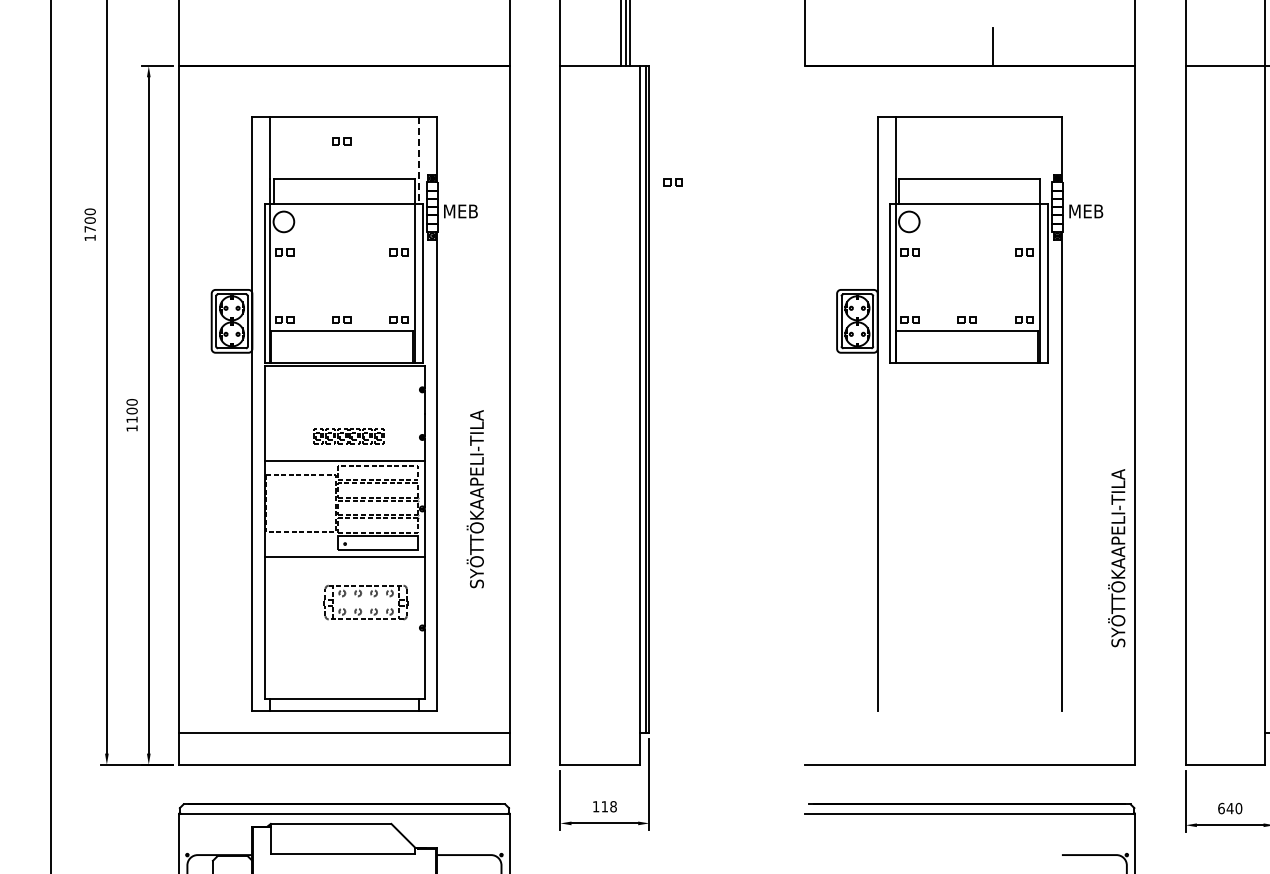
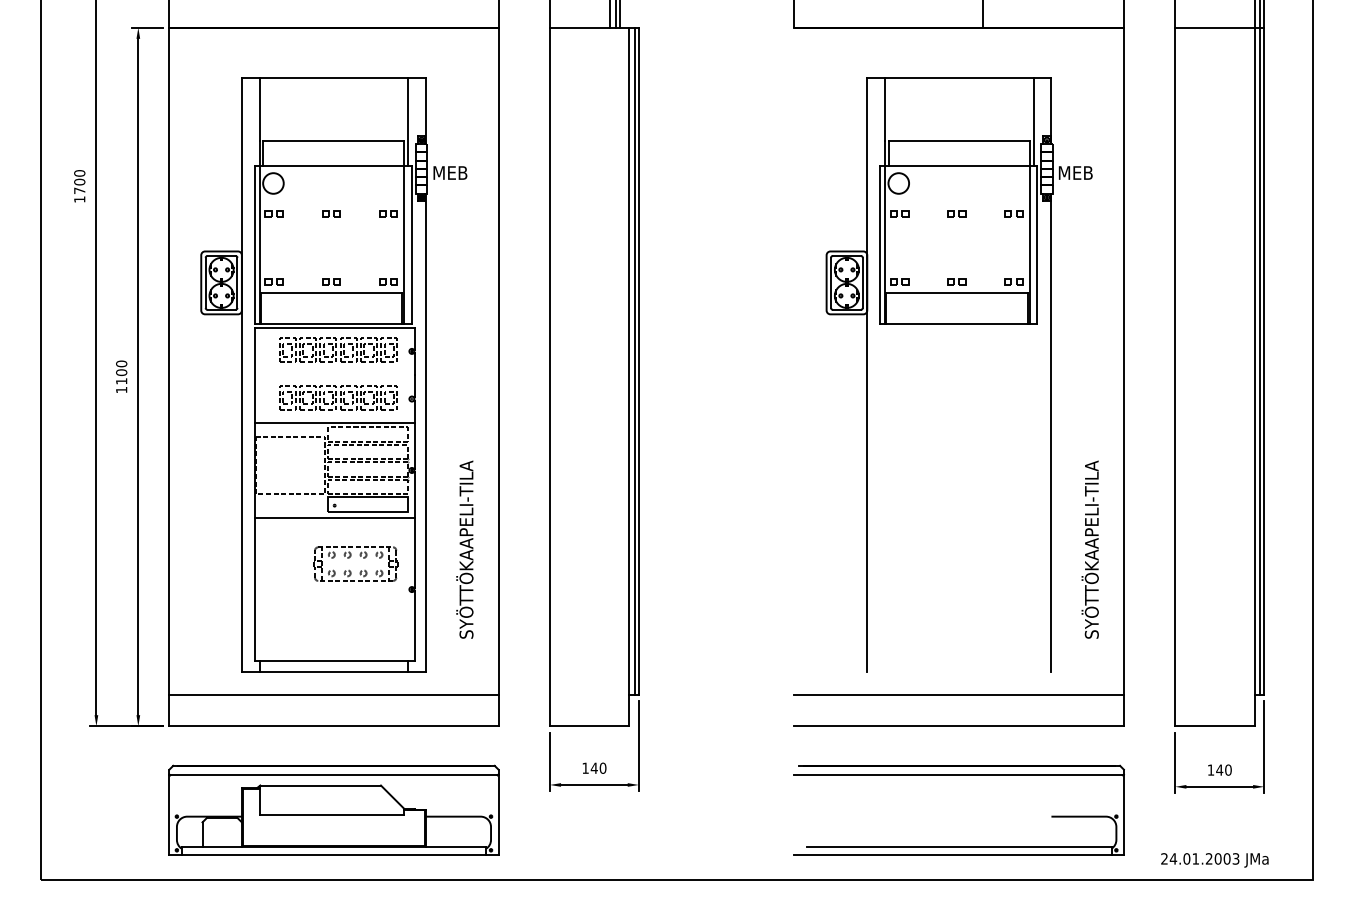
part: (341, 140) -> (331, 213), moved
line: (418, 159) -> (408, 121), dashed -> solid
line: (1043, 159) -> (1033, 121), added
part: (672, 181) -> (956, 213), moved
part: (348, 387) -> (338, 349), added
part: (348, 435) -> (338, 397), size x1.67
text: (474, 498) -> (464, 549), moved
text: (1115, 557) -> (1089, 549), moved
line: (969, 732) -> (959, 694), added
text: (608, 805) -> (598, 767), 118 -> 140
text: (1220, 807) -> (1210, 769), 640 -> 140

